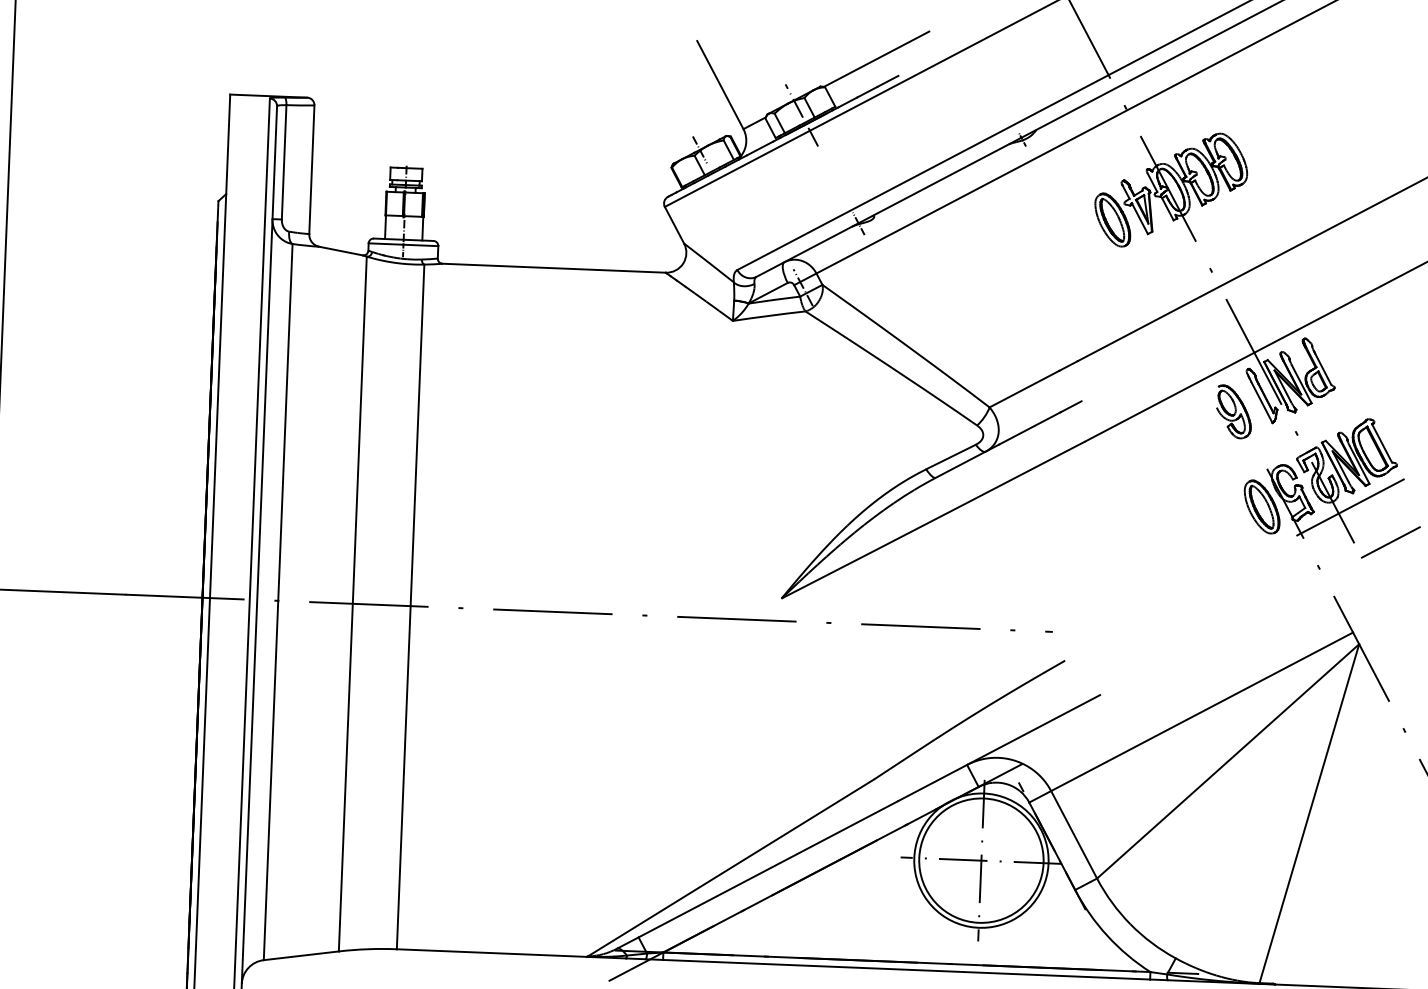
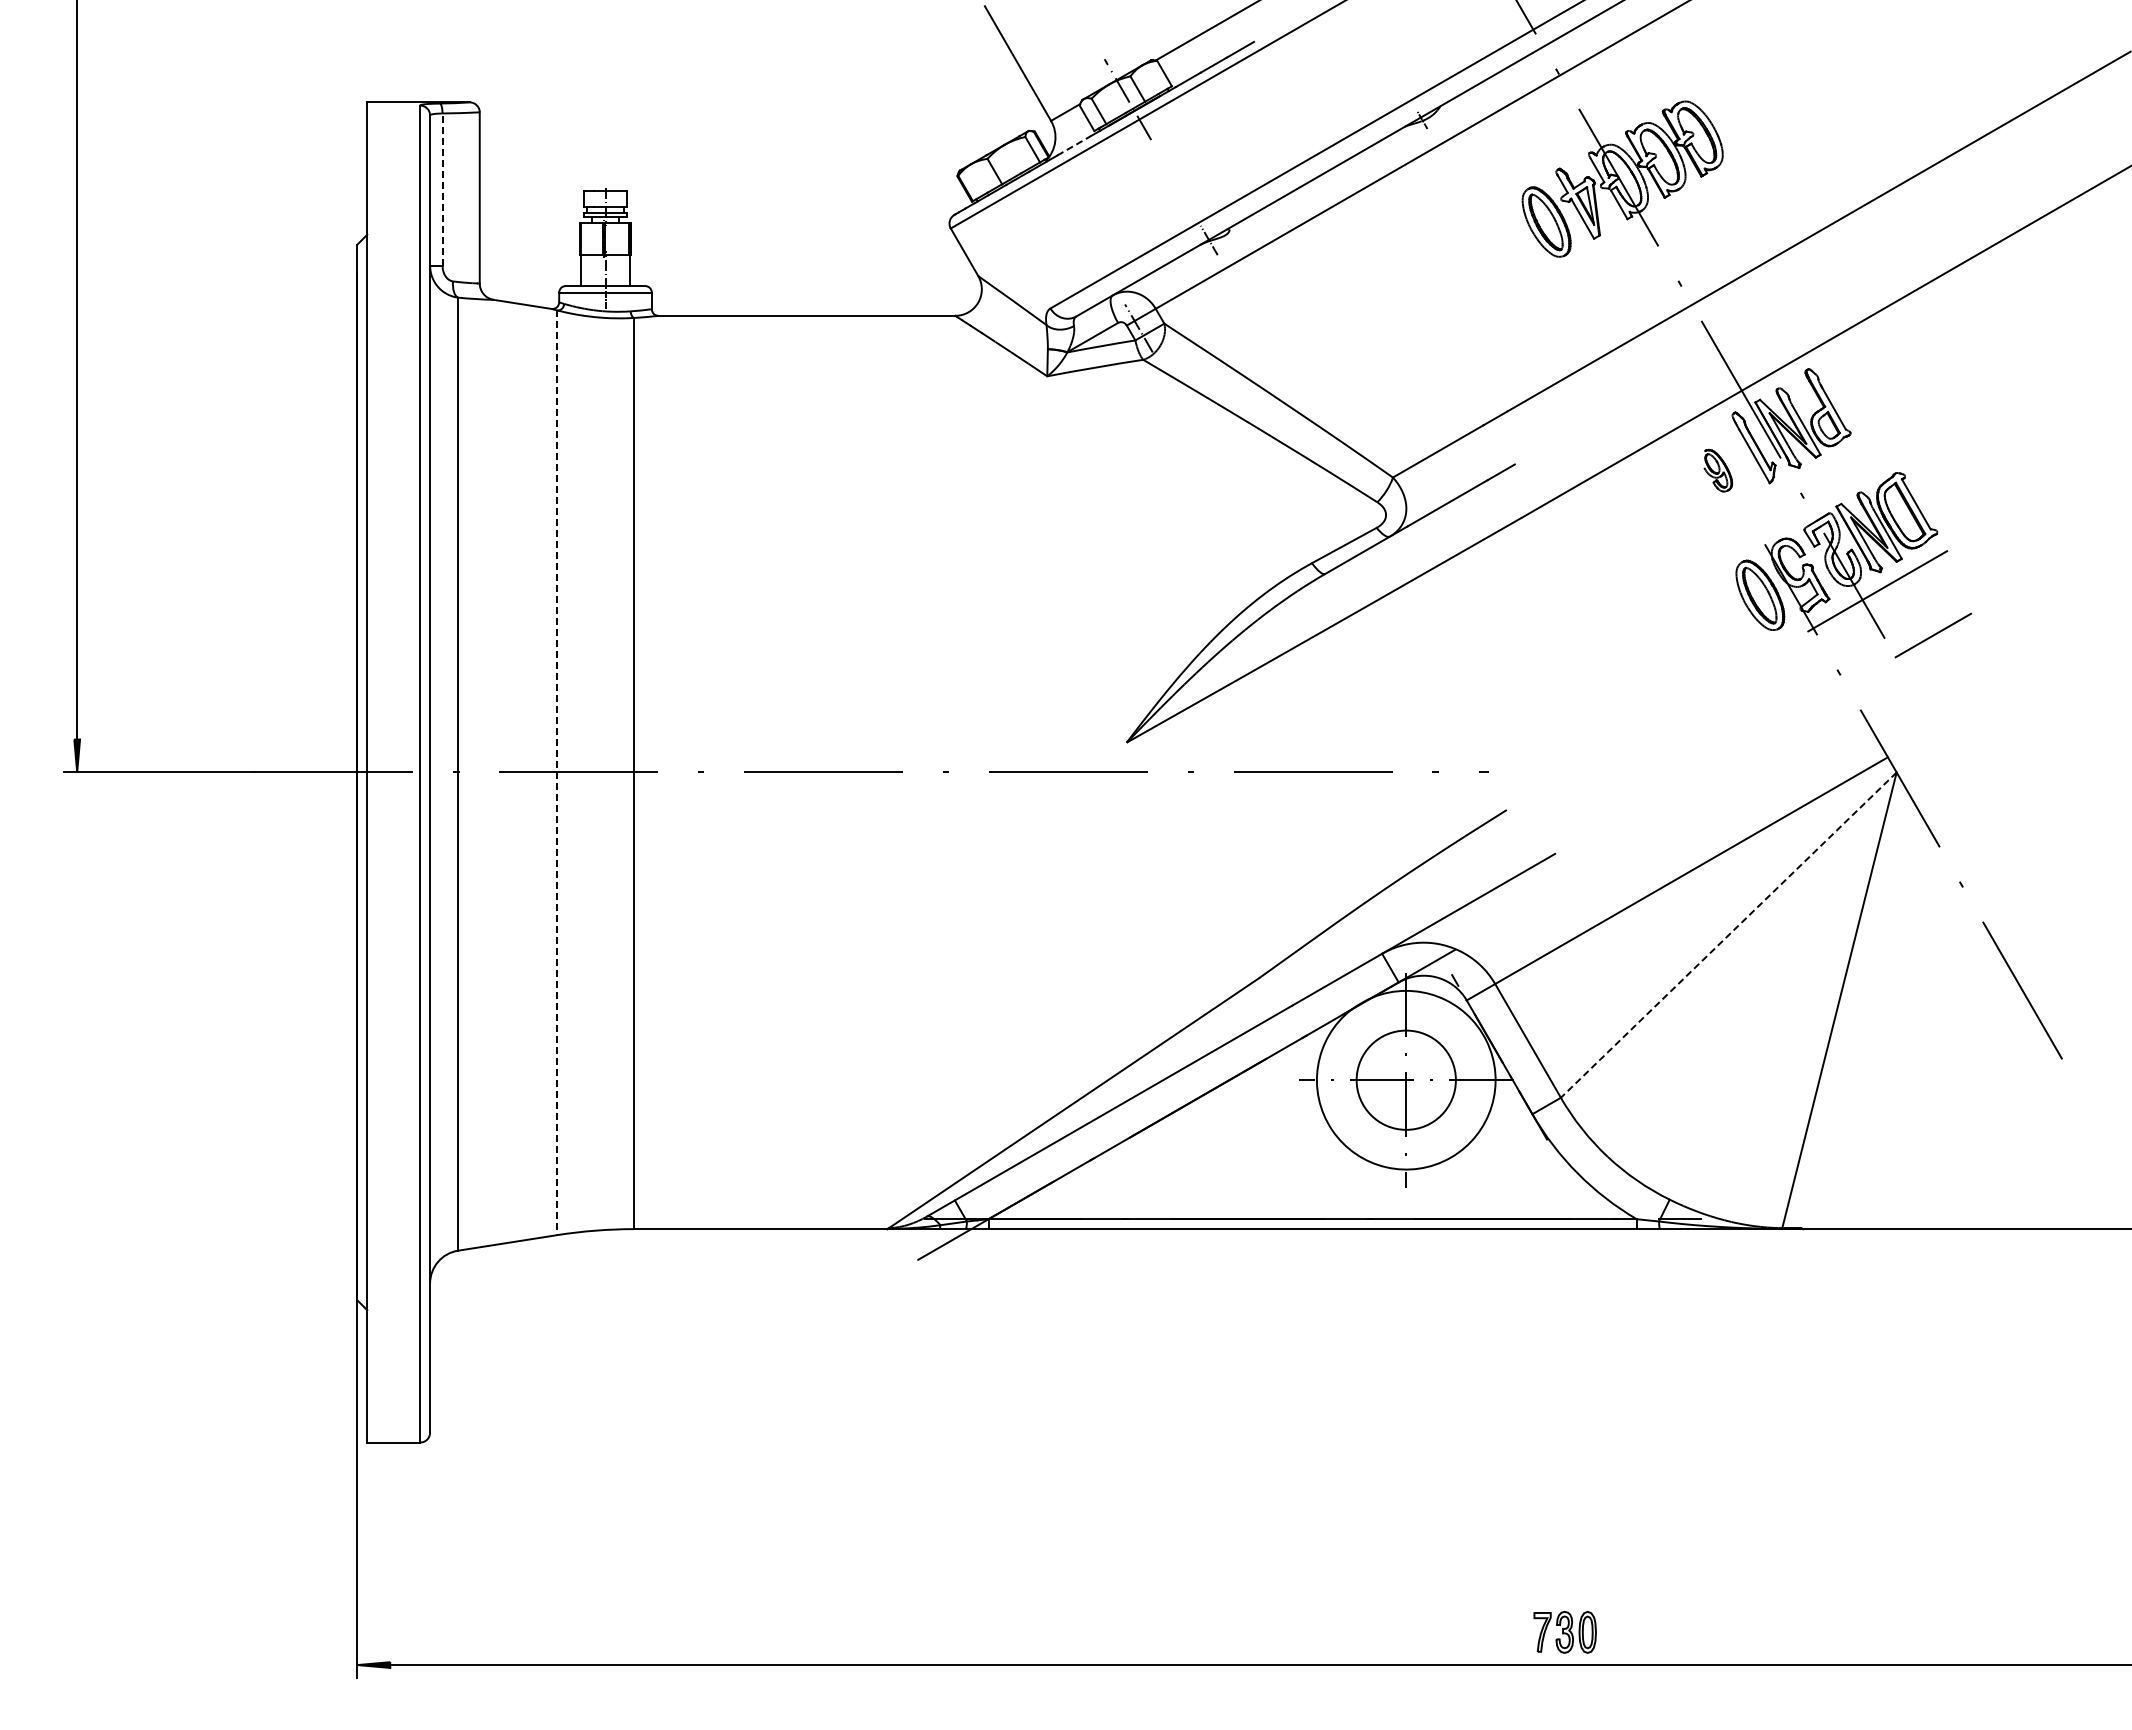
line: (760, 148) -> (1074, 145), solid -> dashed
line: (700, 149) -> (994, 150), removed
line: (284, 162) -> (442, 189), solid -> dashed
part: (1234, 411) -> (1718, 470), size x0.6
line: (352, 604) -> (557, 773), solid -> dashed
line: (1227, 761) -> (1728, 935), solid -> dashed
circle: (981, 860) -> (1406, 1079), size x0.6

